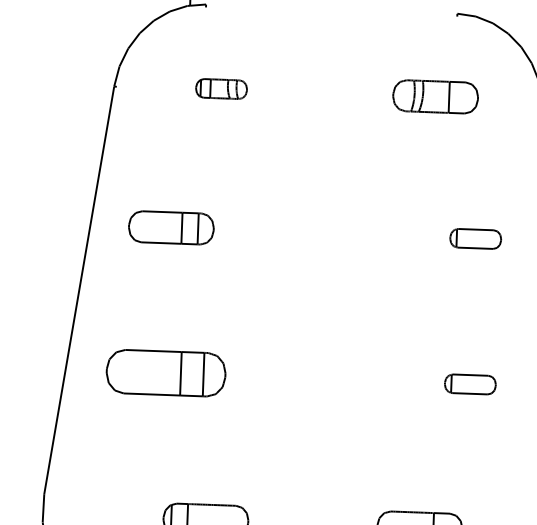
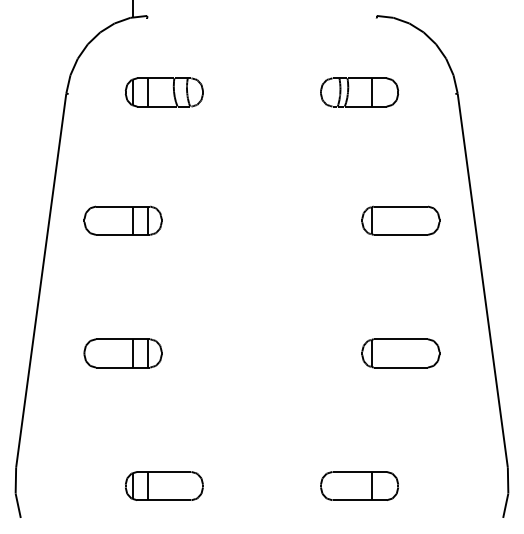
part: (220, 89) -> (163, 92), size x1.67
part: (475, 238) -> (400, 220), size x1.67
part: (165, 373) -> (122, 353), size x0.71
part: (469, 384) -> (400, 353), size x1.67

